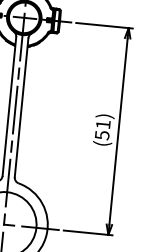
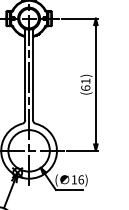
text: (101, 134) -> (85, 87), (51) -> (61)

